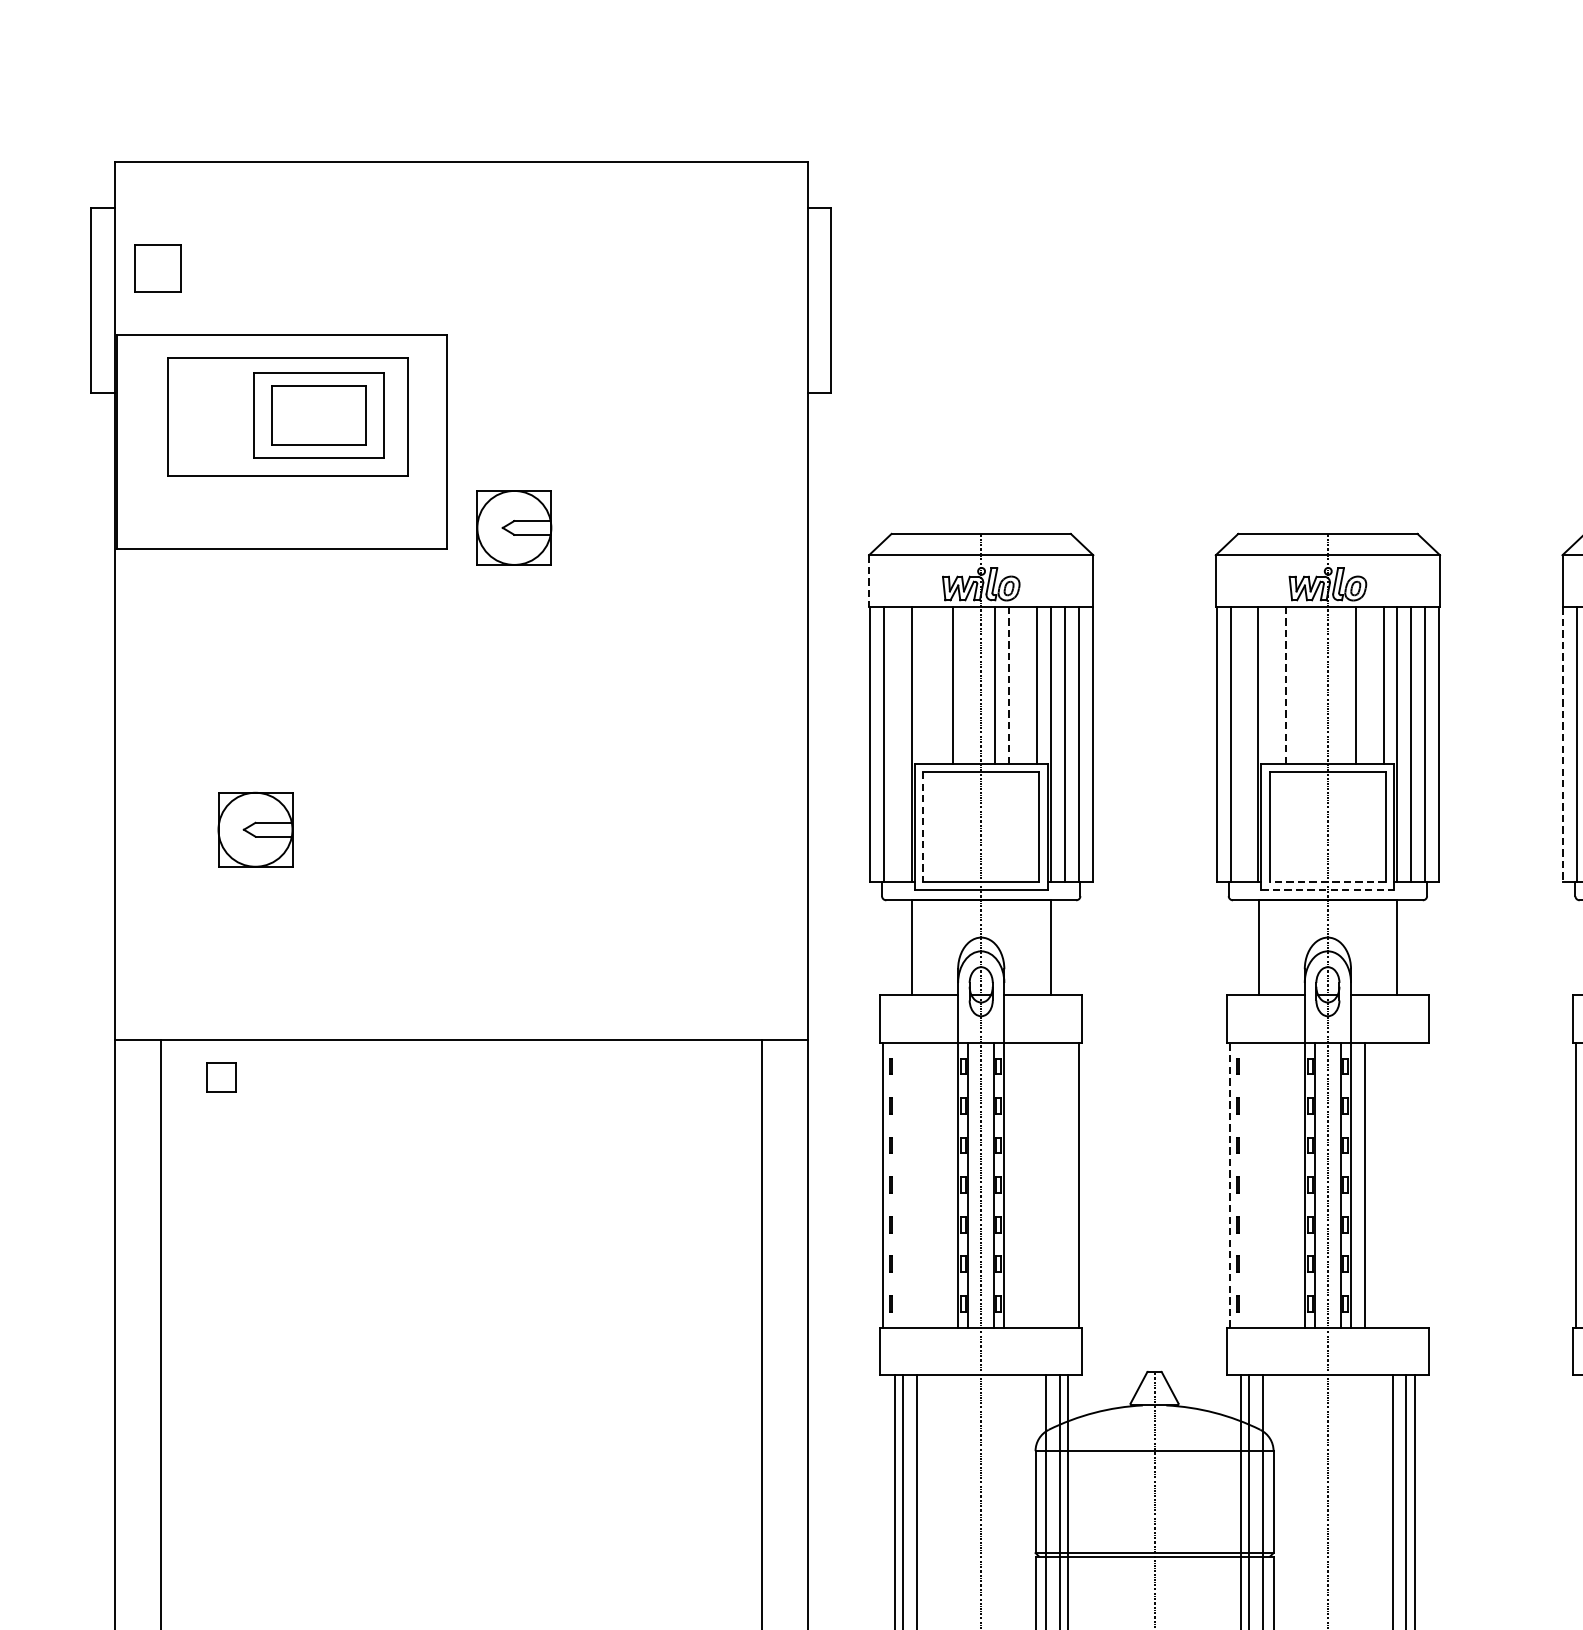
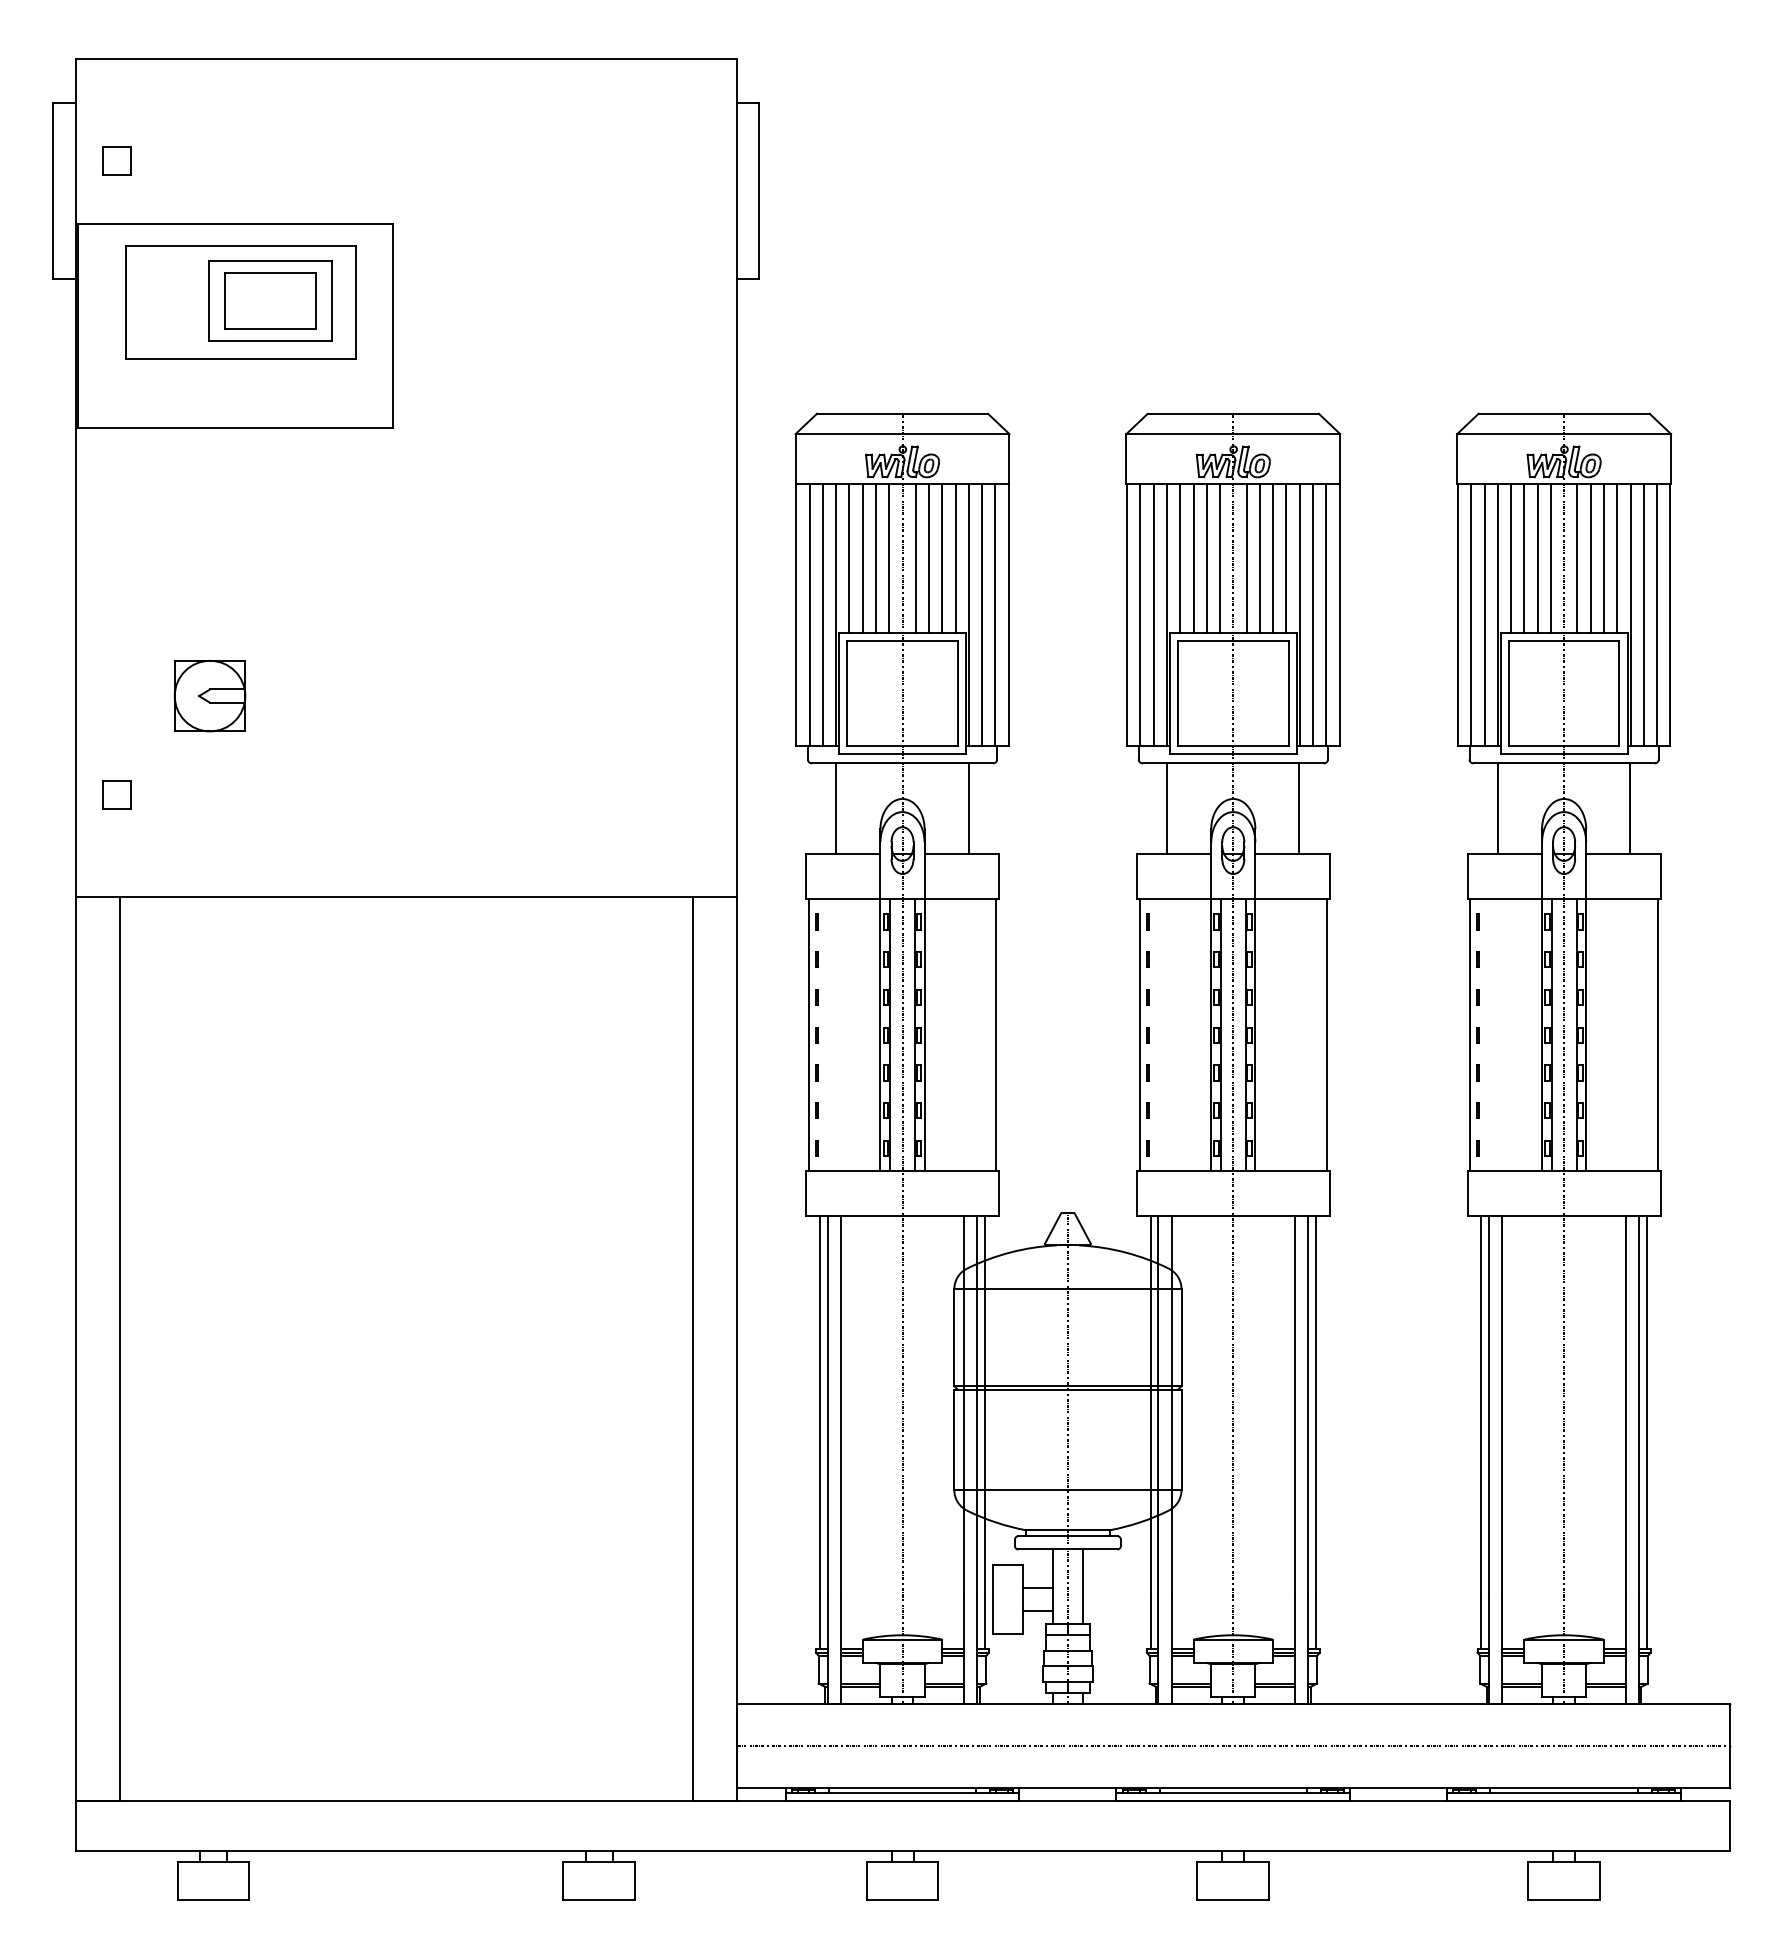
part: (157, 268) -> (116, 160), size x0.62
part: (513, 527) -> (456, 407), removed
line: (869, 580) -> (795, 458), dashed -> solid
line: (925, 685) -> (849, 558), added
line: (939, 685) -> (862, 558), added
line: (967, 685) -> (889, 558), added
line: (1009, 685) -> (929, 558), dashed -> solid
line: (1023, 685) -> (942, 558), added
line: (1272, 685) -> (1180, 558), added
line: (1286, 685) -> (1193, 558), dashed -> solid
line: (1299, 685) -> (1206, 558), added
line: (1314, 685) -> (1220, 558), added
line: (1341, 685) -> (1246, 558), added
line: (1370, 685) -> (1273, 558), added
line: (897, 744) -> (822, 614), added
line: (1244, 744) -> (1153, 614), added
line: (1562, 745) -> (1457, 615), dashed -> solid
line: (923, 827) -> (847, 693), dashed -> solid
line: (1327, 881) -> (1232, 745), dashed -> solid
line: (1328, 889) -> (1233, 753), dashed -> solid
part: (221, 1077) -> (116, 794), moved
line: (1229, 1185) -> (1139, 1035), dashed -> solid
line: (1365, 1185) -> (1327, 1035), moved

